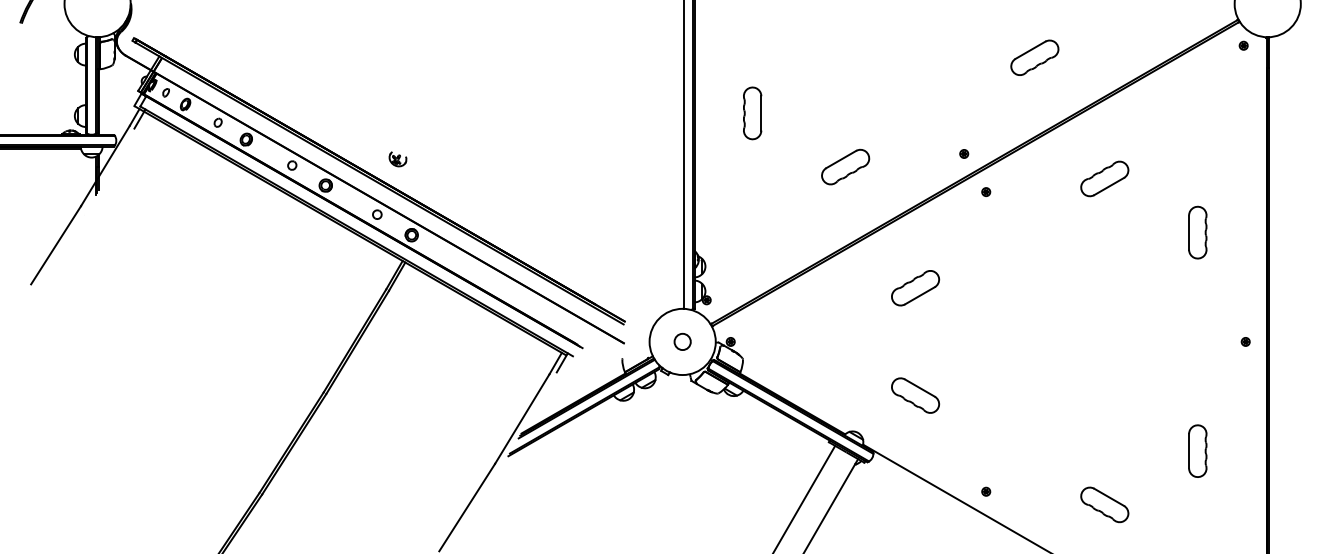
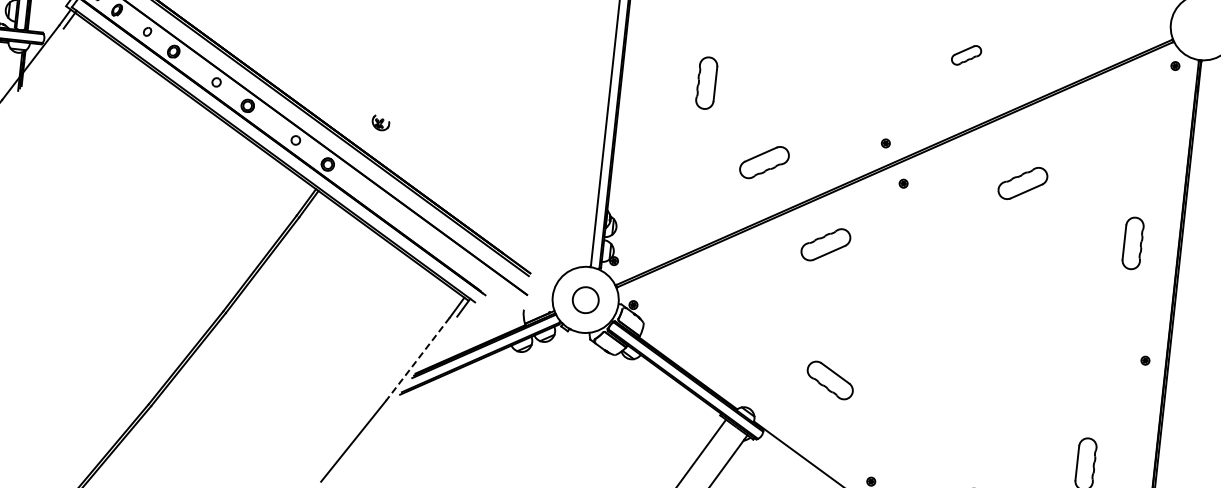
part: (1034, 57) -> (966, 55), size x0.6
part: (752, 113) -> (706, 83), moved
part: (397, 159) -> (380, 123), moved
part: (845, 166) -> (764, 161), moved
part: (1197, 232) -> (1132, 243), moved
part: (915, 288) -> (825, 245), moved
circle: (682, 341) -> (585, 299), size x1.6
part: (915, 395) -> (830, 380), moved
line: (522, 419) -> (418, 359), solid -> dashed

